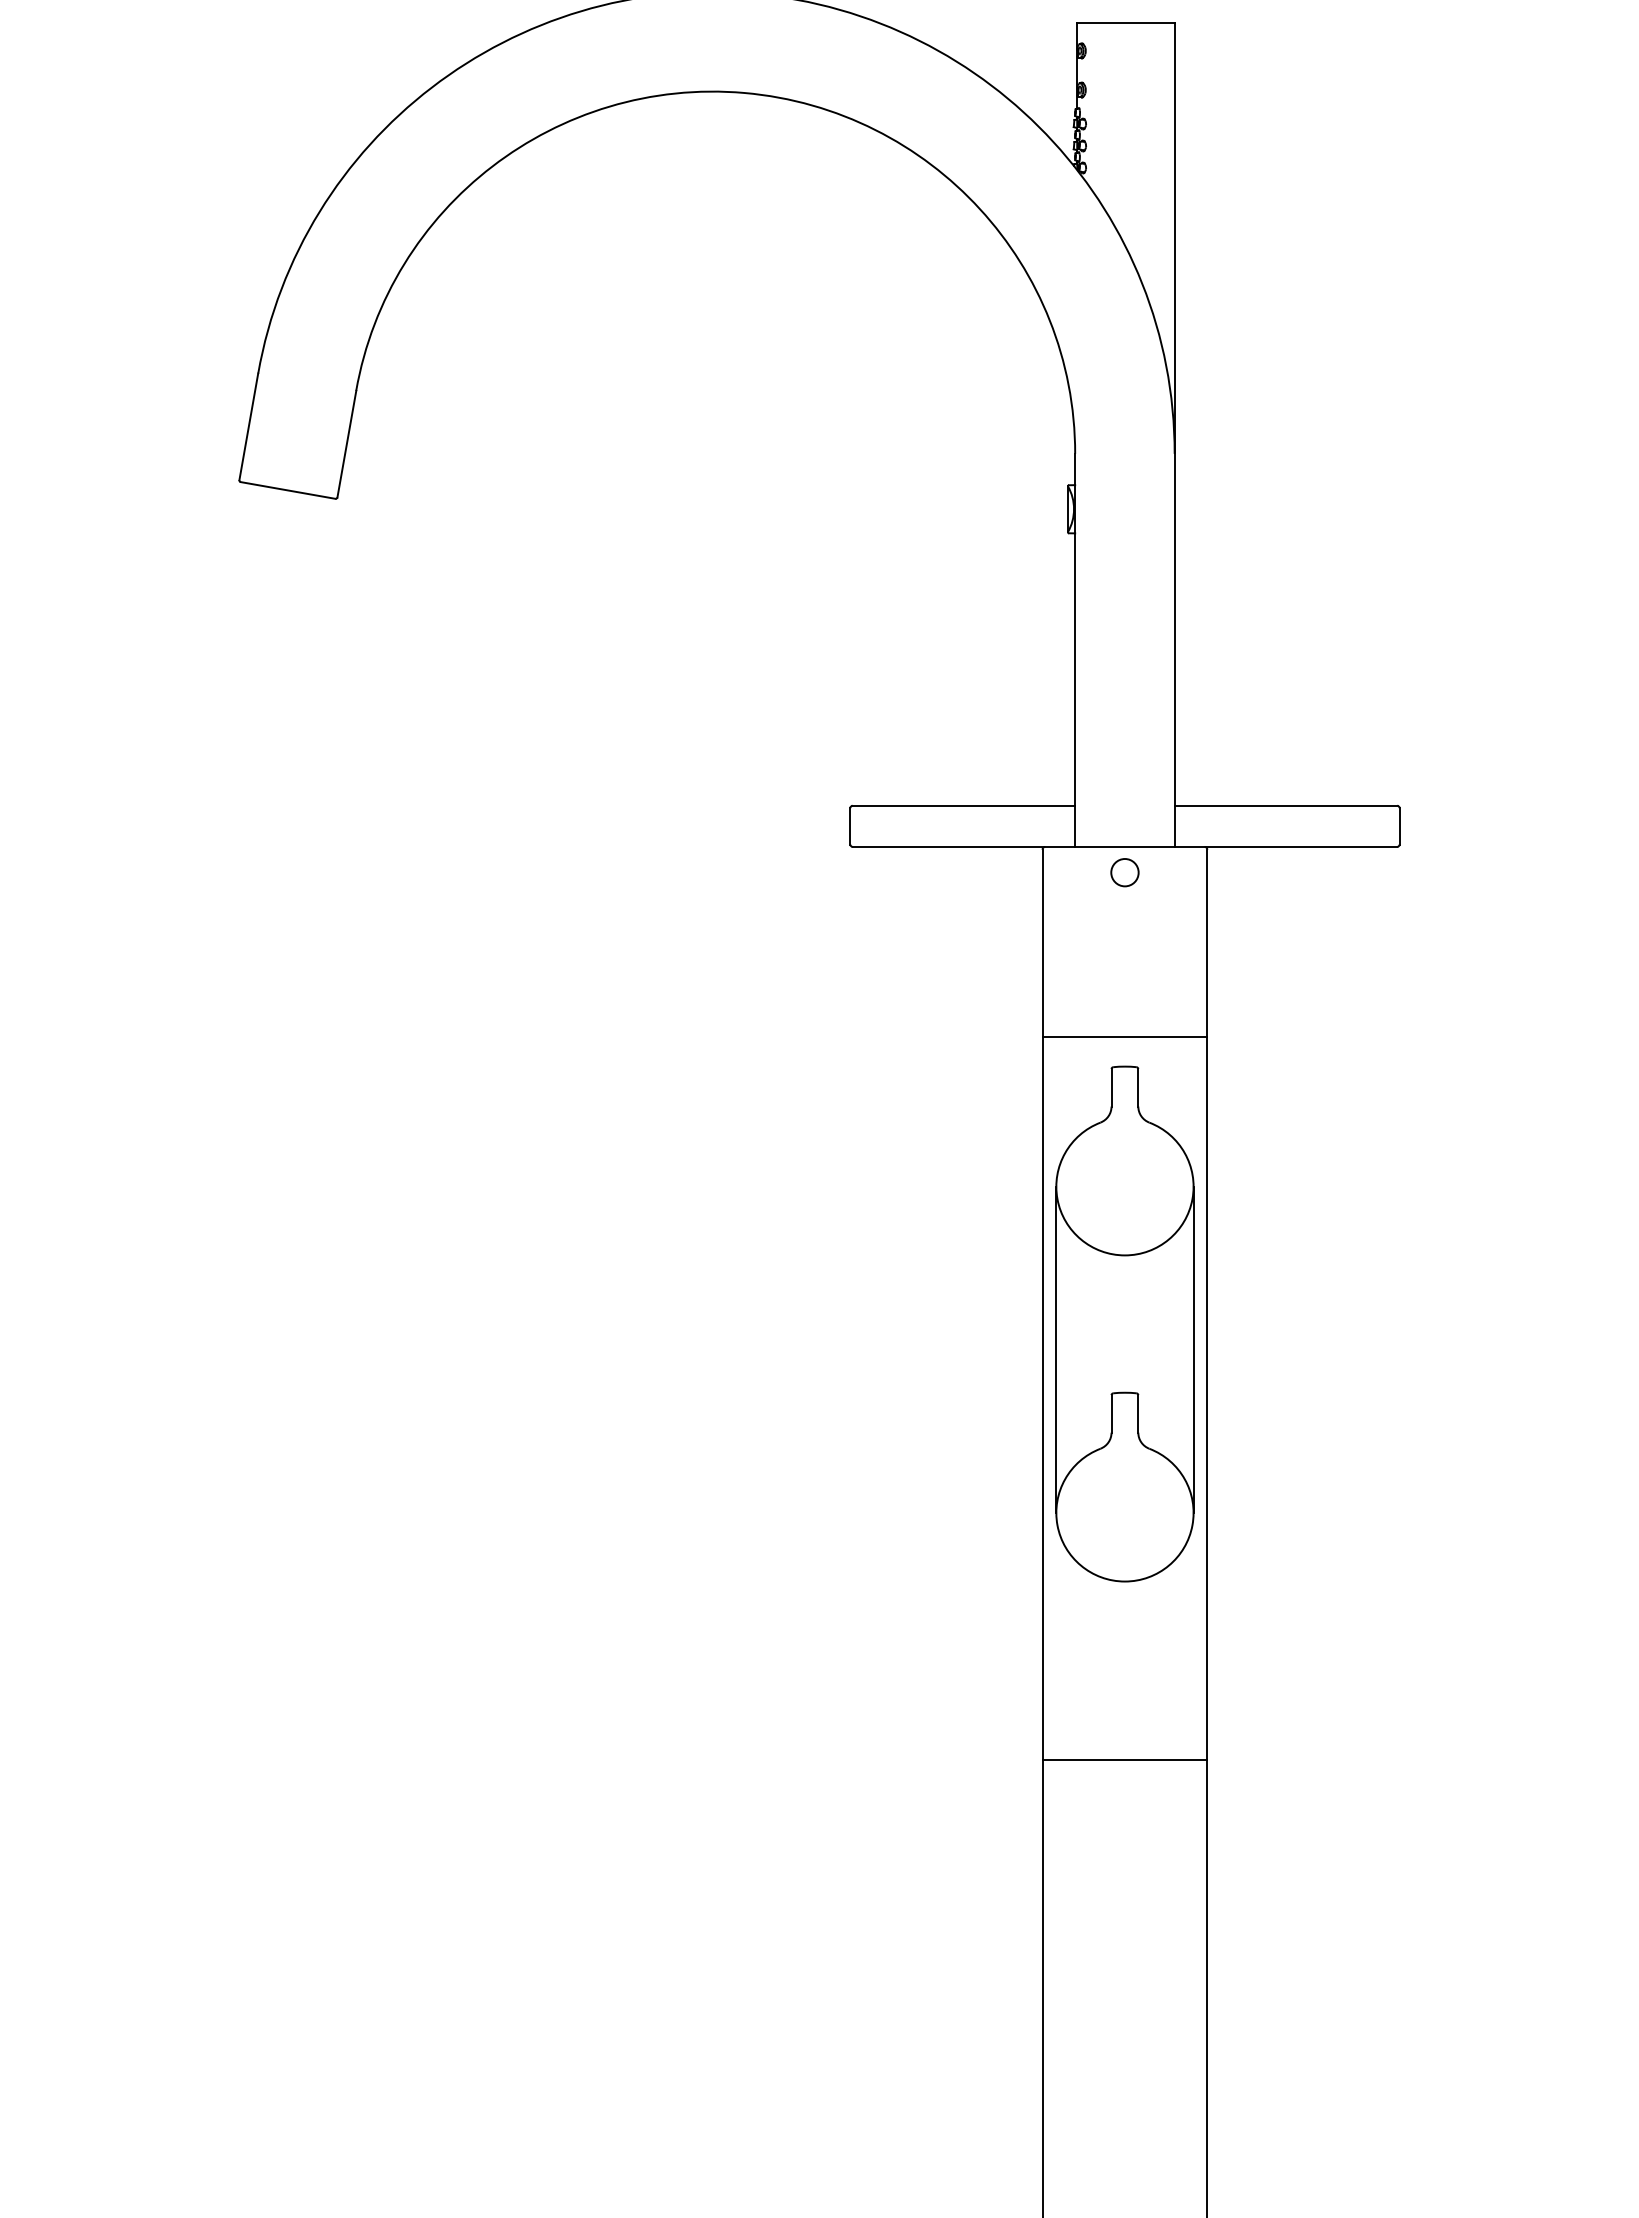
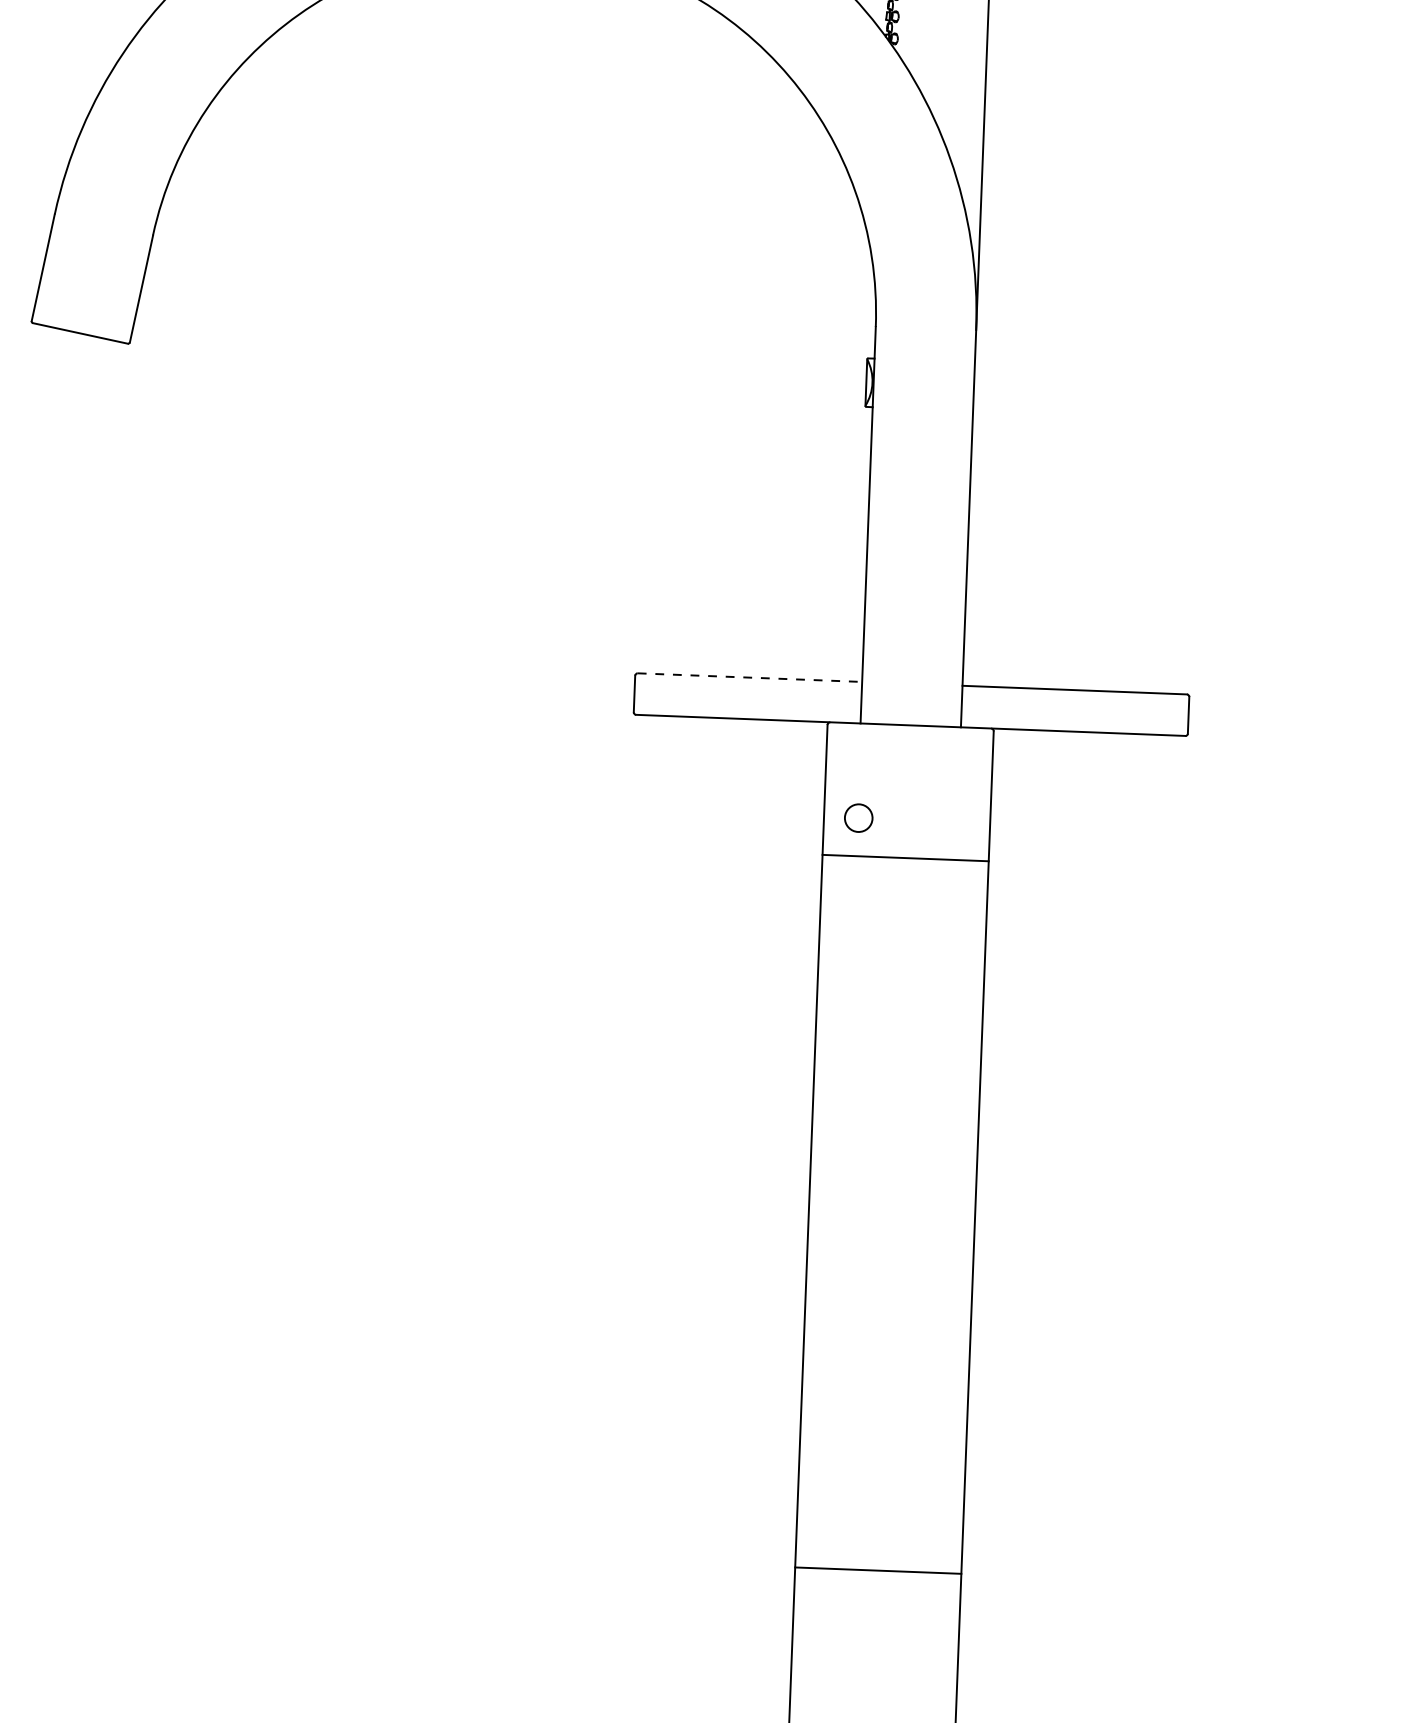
line: (964, 805) -> (750, 677), solid -> dashed
circle: (1124, 872) -> (858, 817), moved
line: (1124, 1037) -> (905, 858), moved
part: (1124, 1323) -> (891, 1206), removed
line: (1124, 1759) -> (877, 1570), moved

